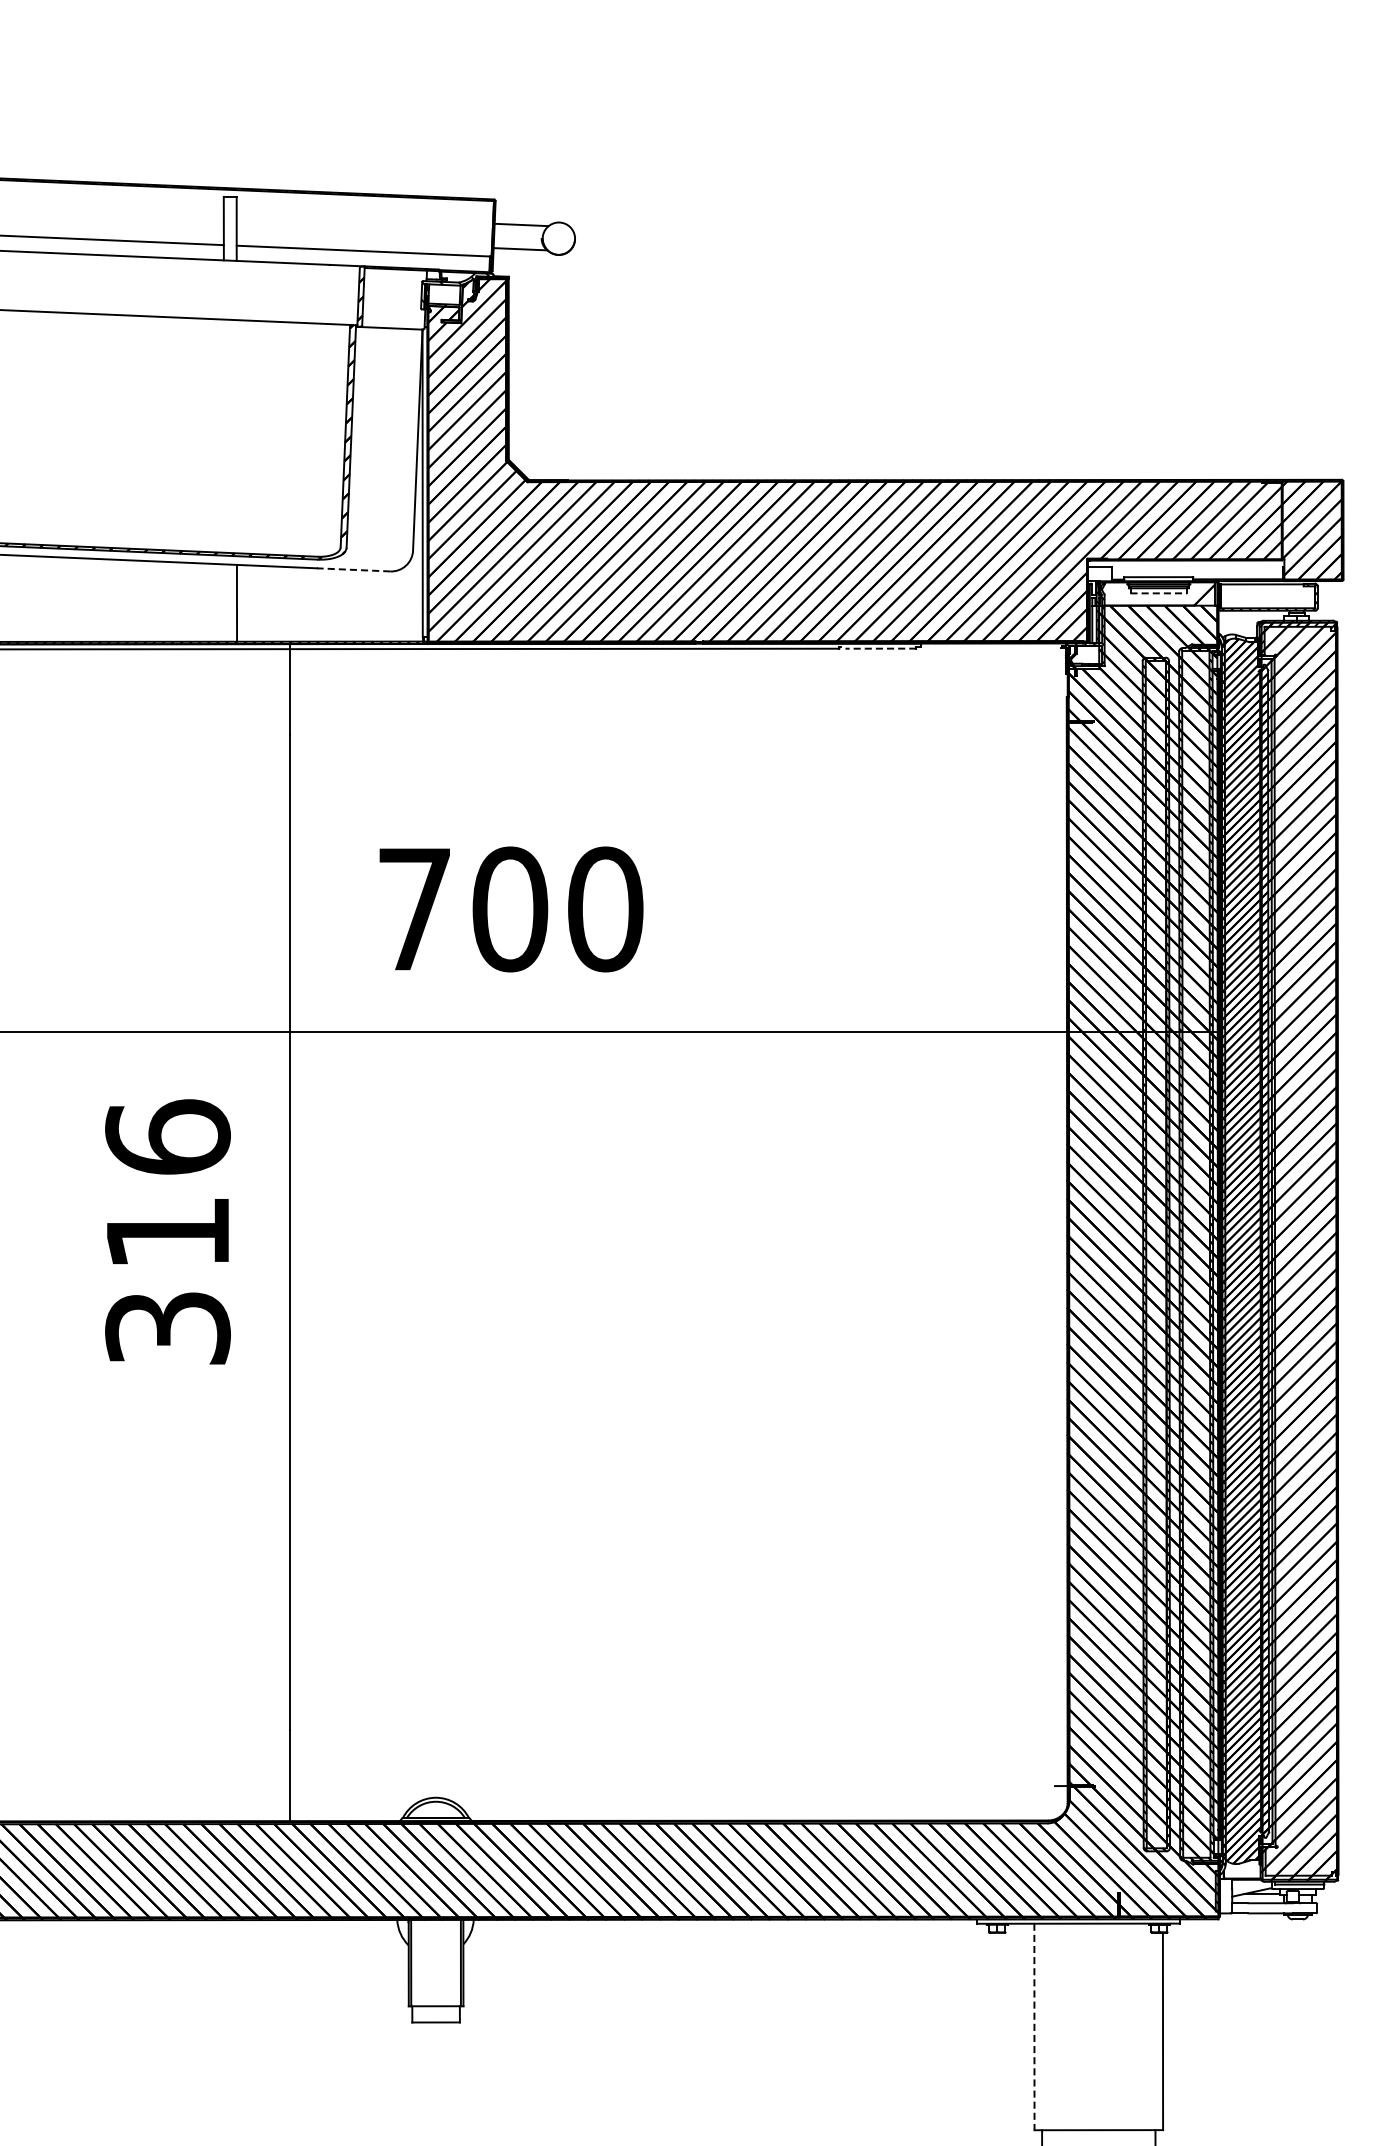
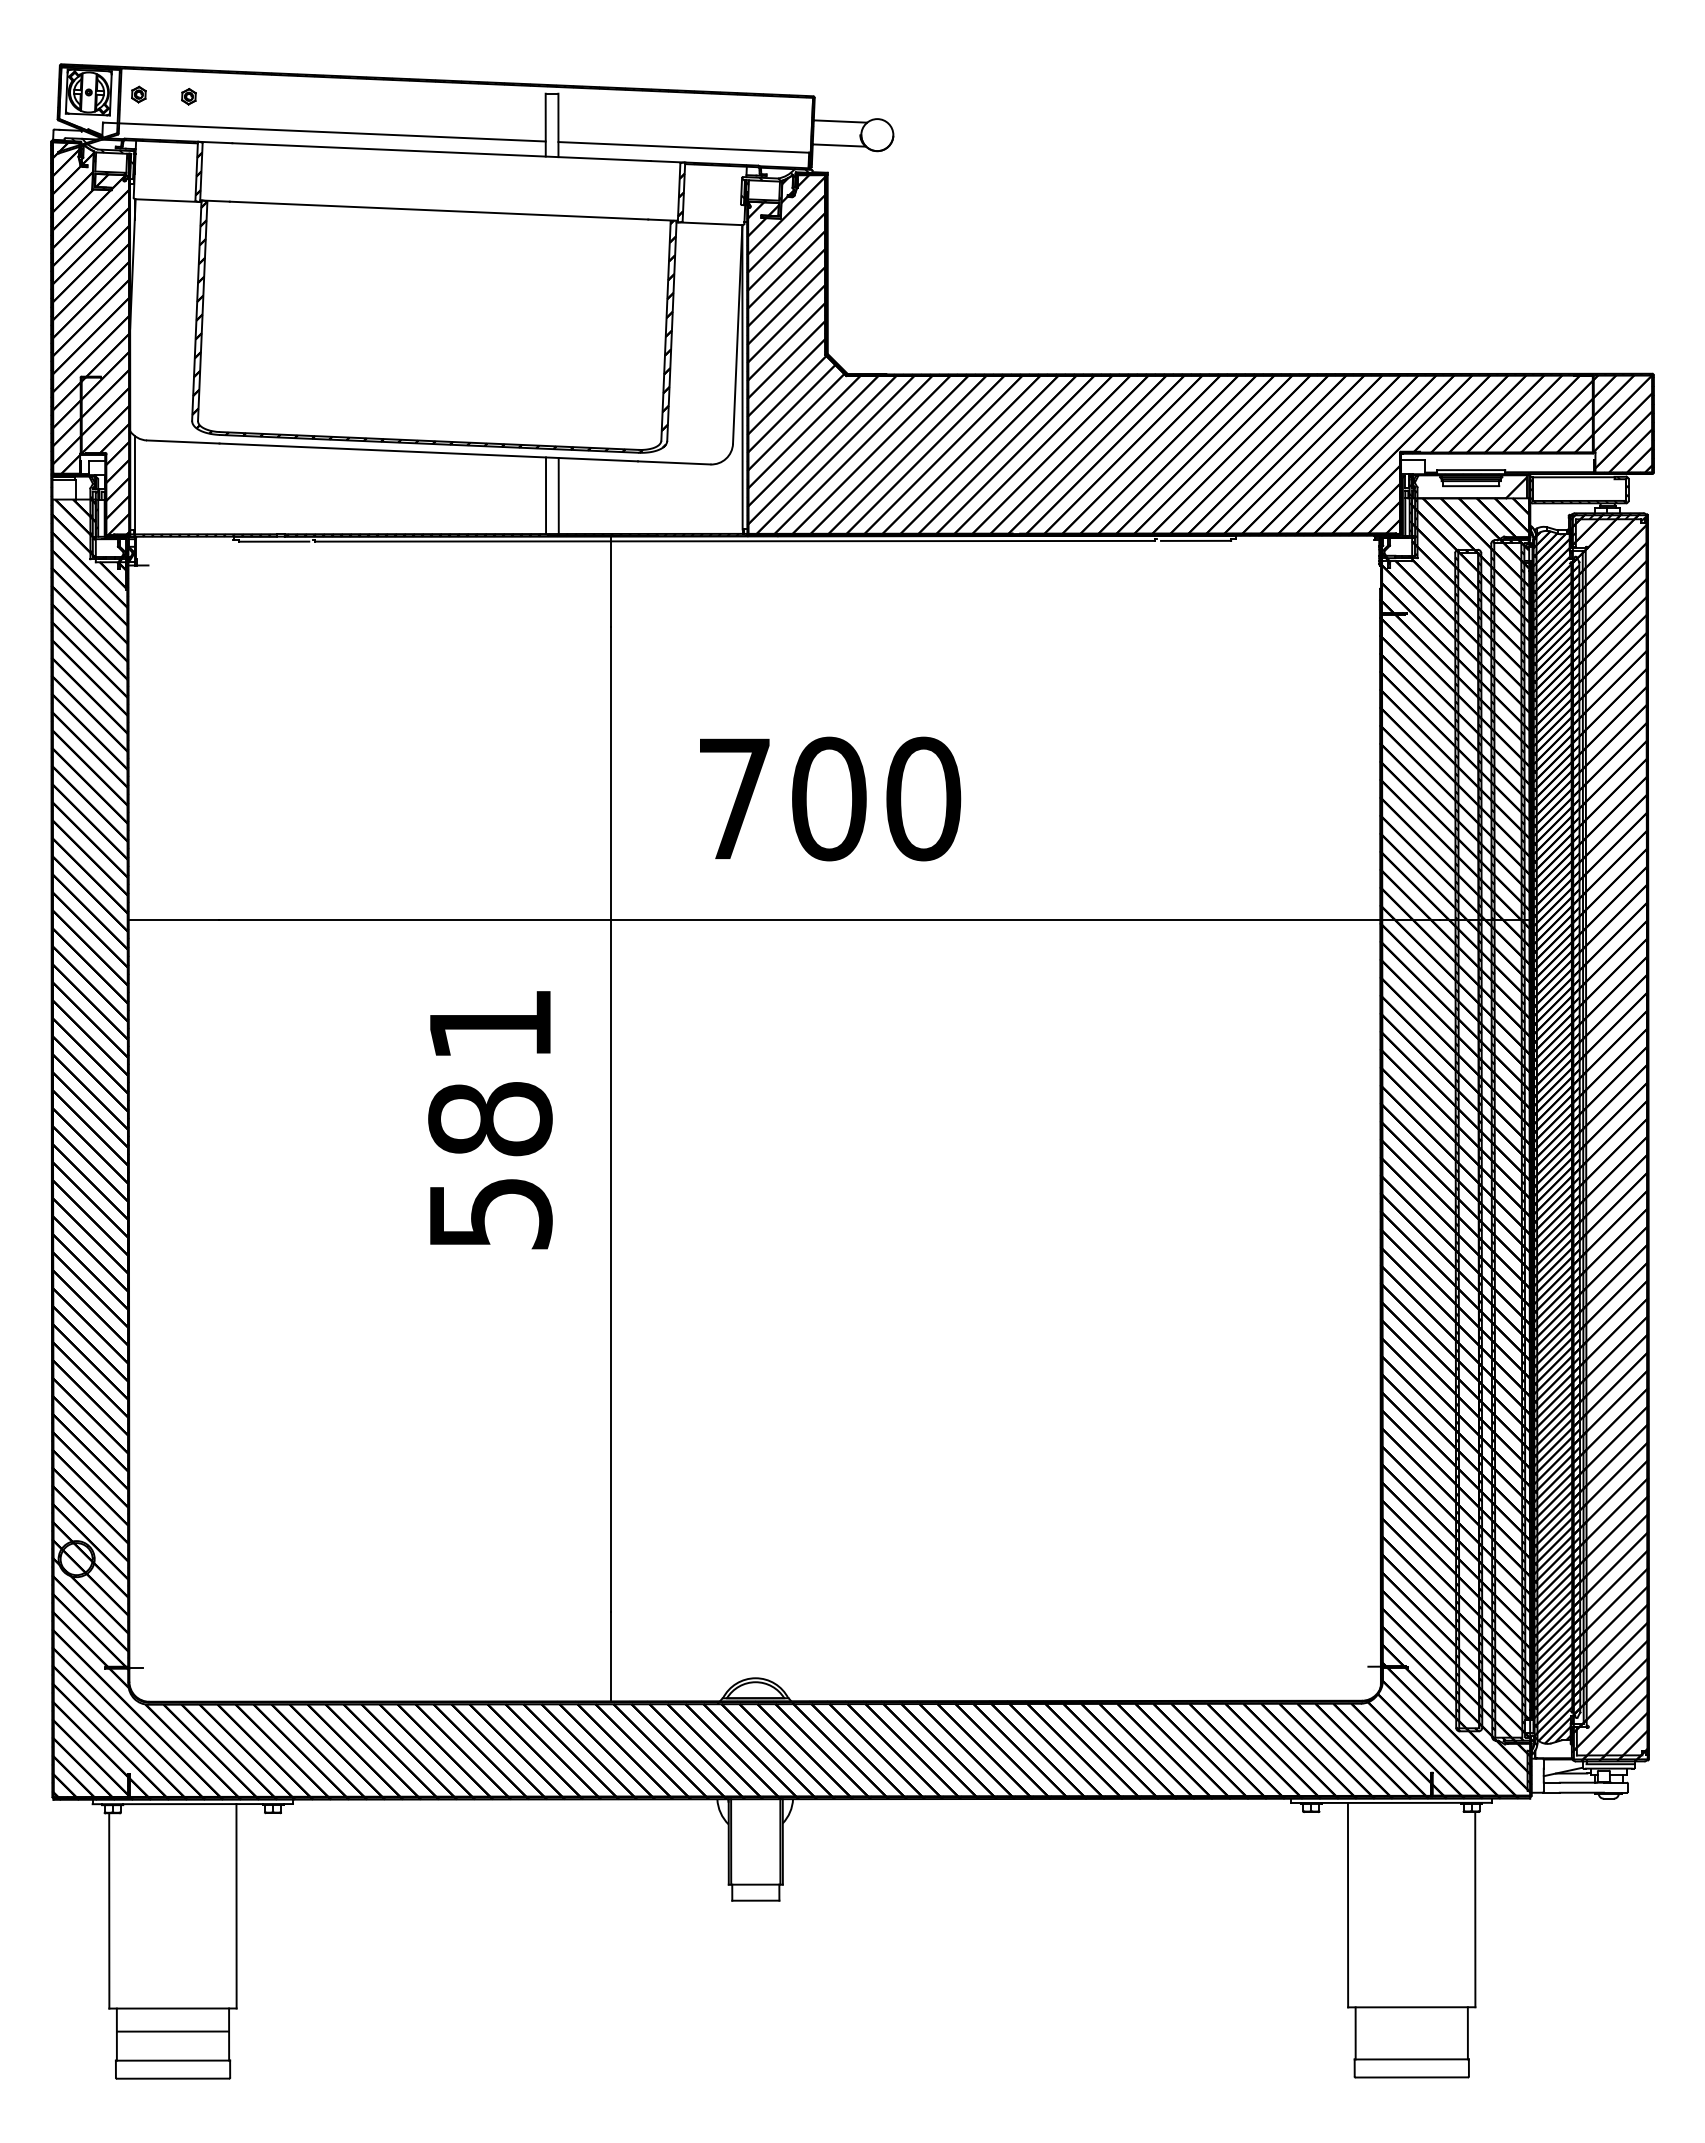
line: (352, 569) -> (673, 462), dashed -> solid
line: (1159, 593) -> (1471, 486), dashed -> solid
line: (224, 602) -> (546, 495), added
line: (880, 648) -> (1195, 540), dashed -> solid
text: (168, 1231) -> (490, 1117), 316 -> 581
line: (1034, 2027) -> (1348, 1905), dashed -> solid

